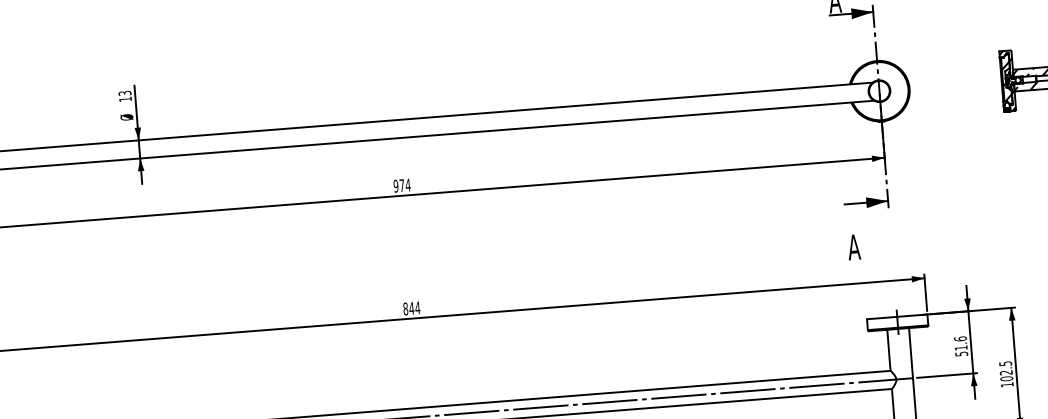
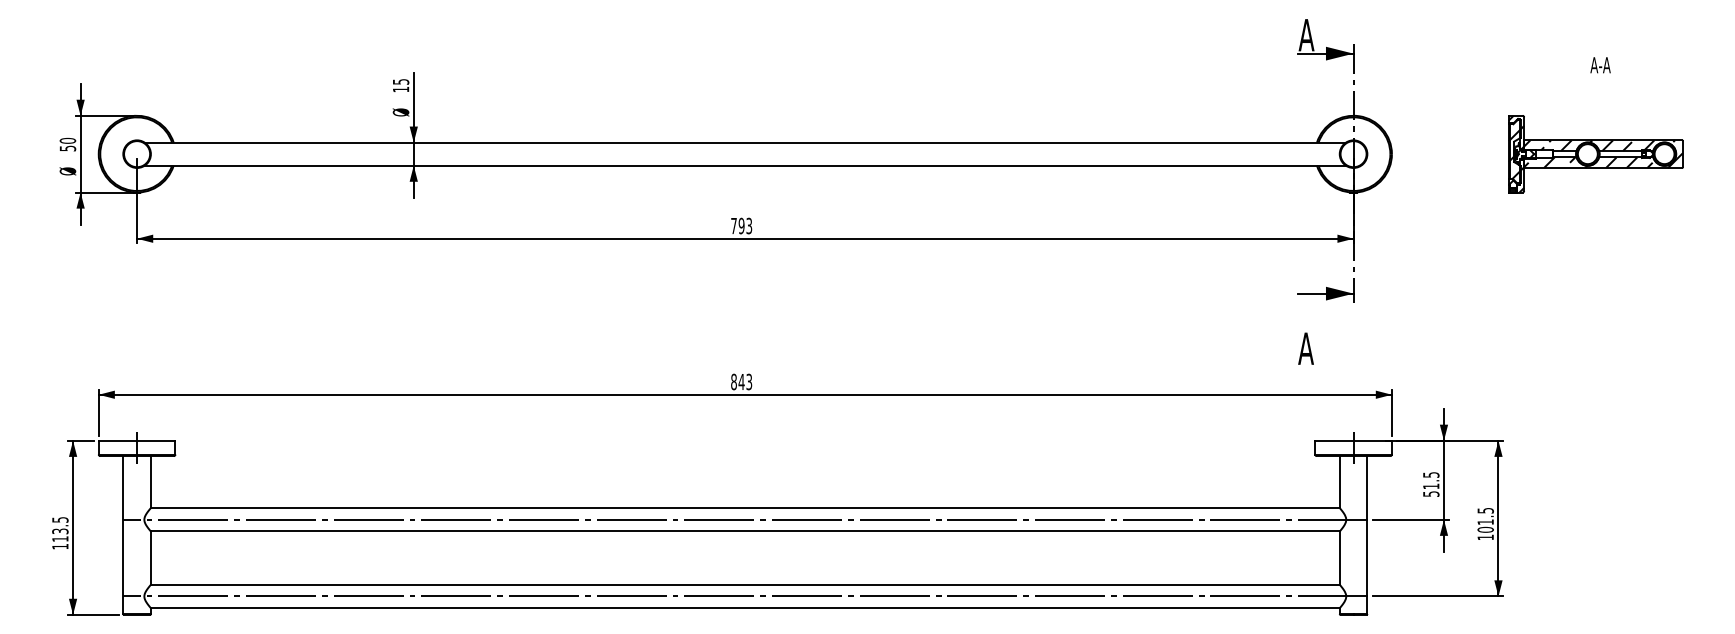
text: (124, 93) -> (400, 81), 13 -> 15
text: (401, 185) -> (741, 225), 974 -> 793
text: (417, 307) -> (749, 381), 844 -> 843
text: (960, 338) -> (1431, 474), 51.6 -> 51.5
text: (1006, 373) -> (1485, 522), 102.5 -> 101.5

